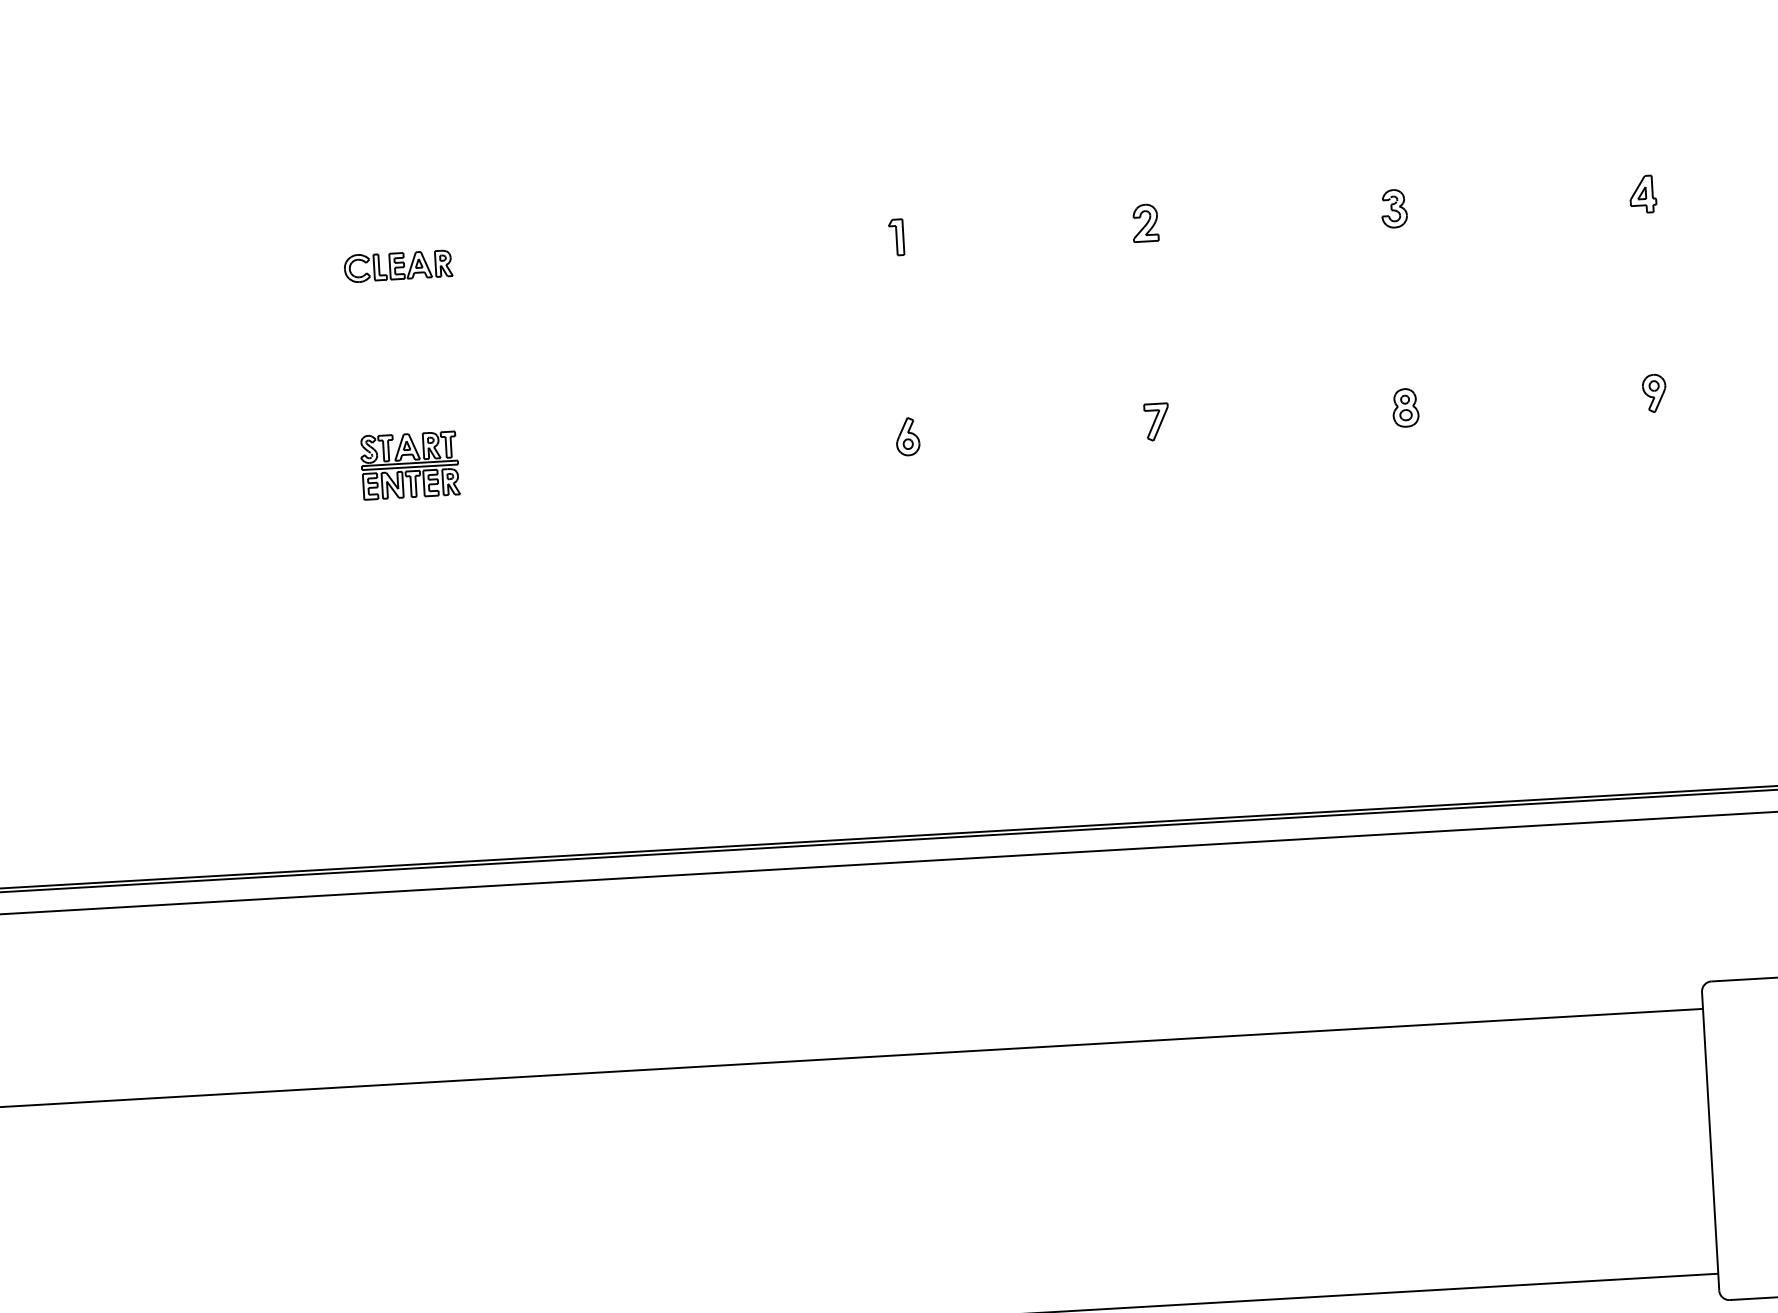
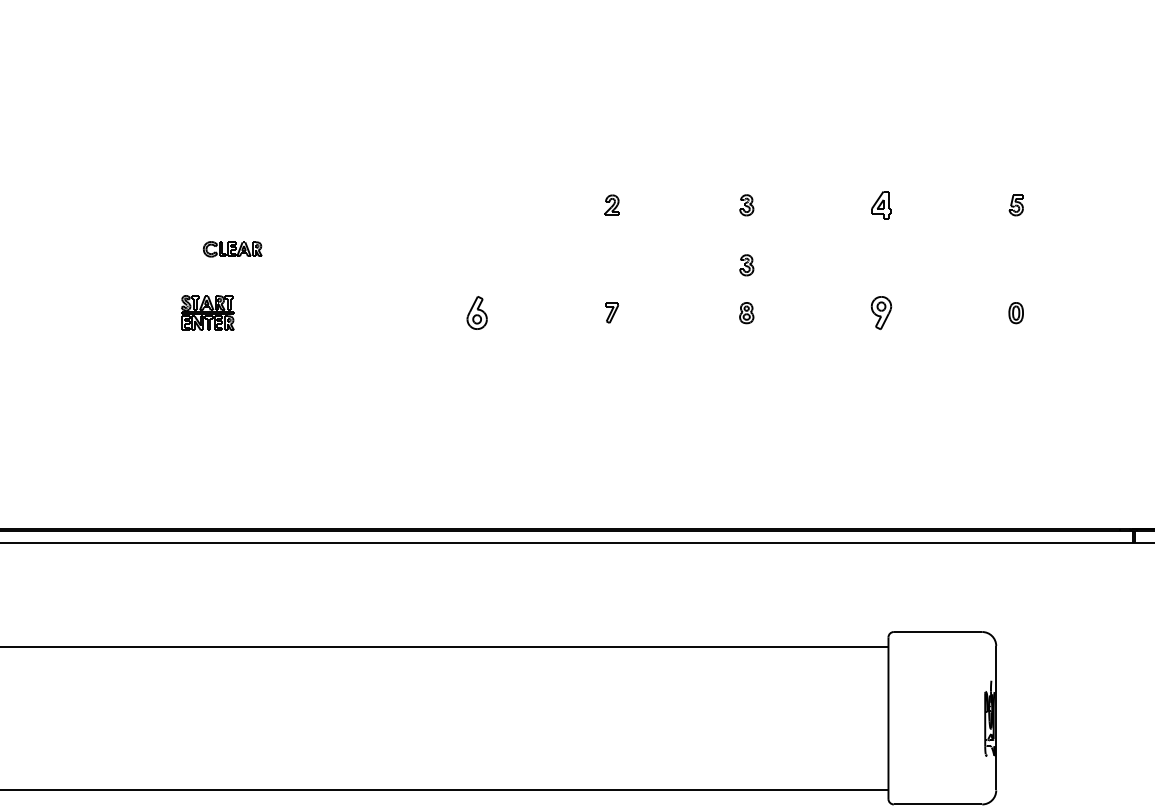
part: (1643, 192) -> (881, 204), size x1.4
part: (894, 237) -> (476, 205), removed
part: (397, 266) -> (232, 249), moved
part: (1400, 320) -> (746, 265), added
part: (1654, 392) -> (881, 312), size x1.6
part: (908, 437) -> (477, 313), size x1.6

